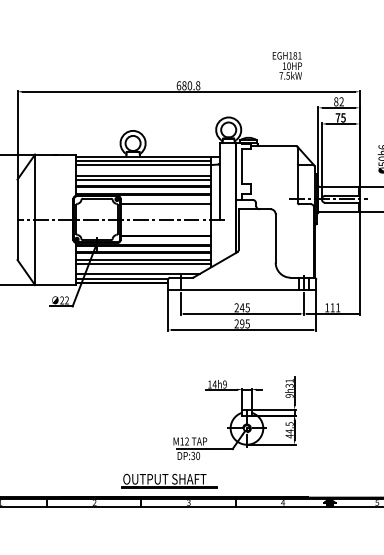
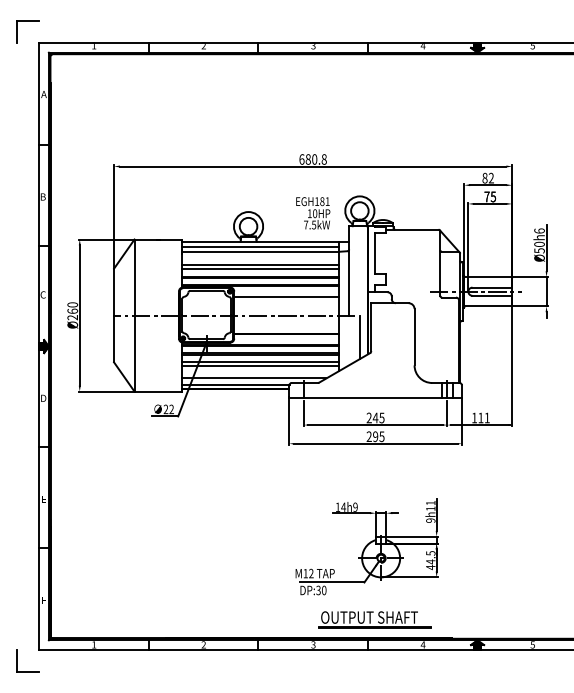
text: (287, 66) -> (313, 213), moved
line: (229, 237) -> (360, 336), added
text: (289, 385) -> (430, 508), 9h31 -> 9h11
part: (169, 480) -> (374, 619), moved

